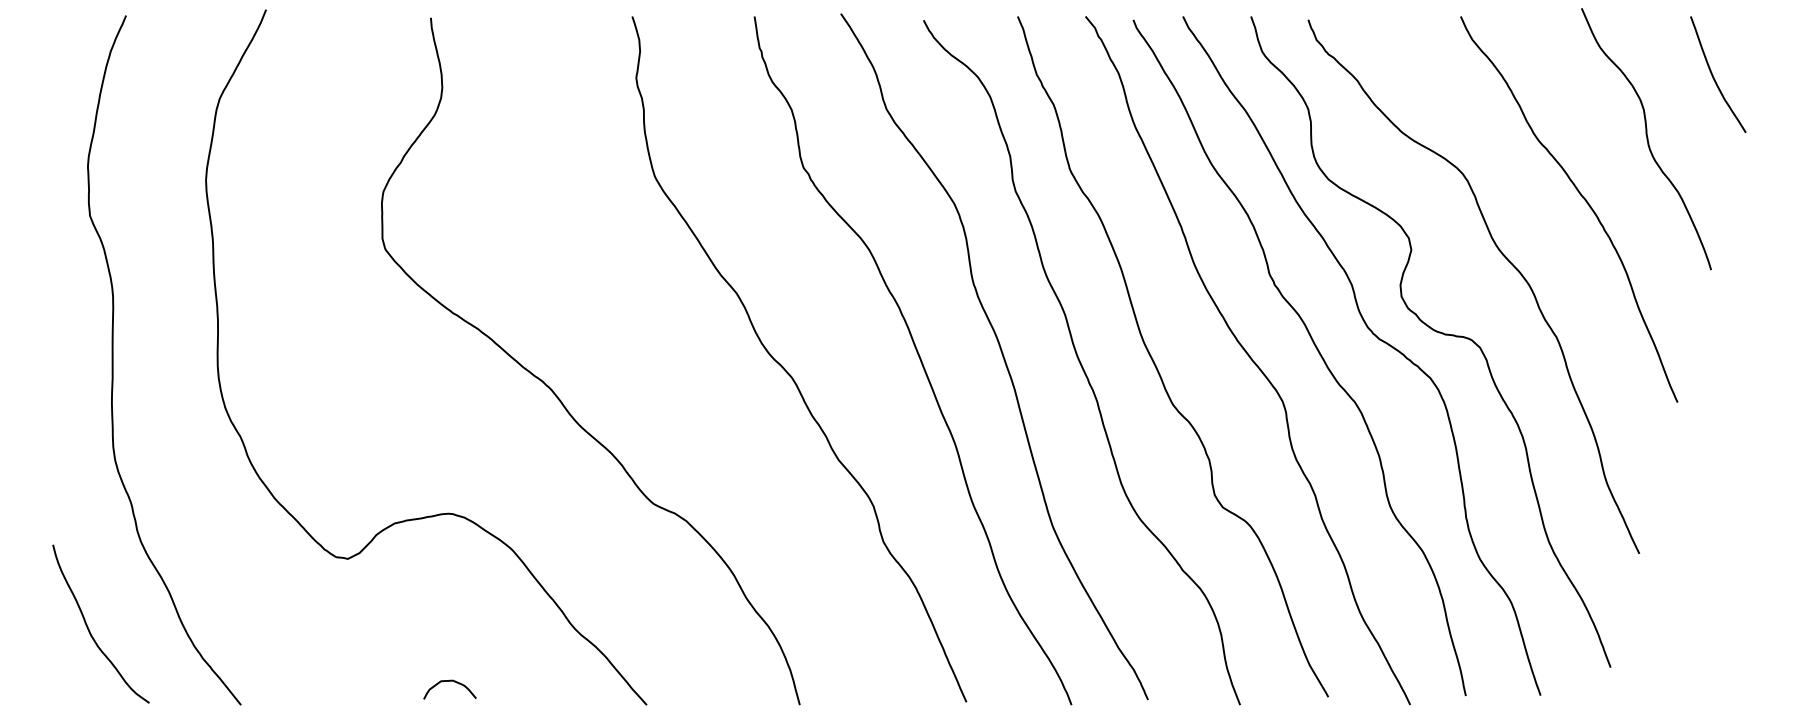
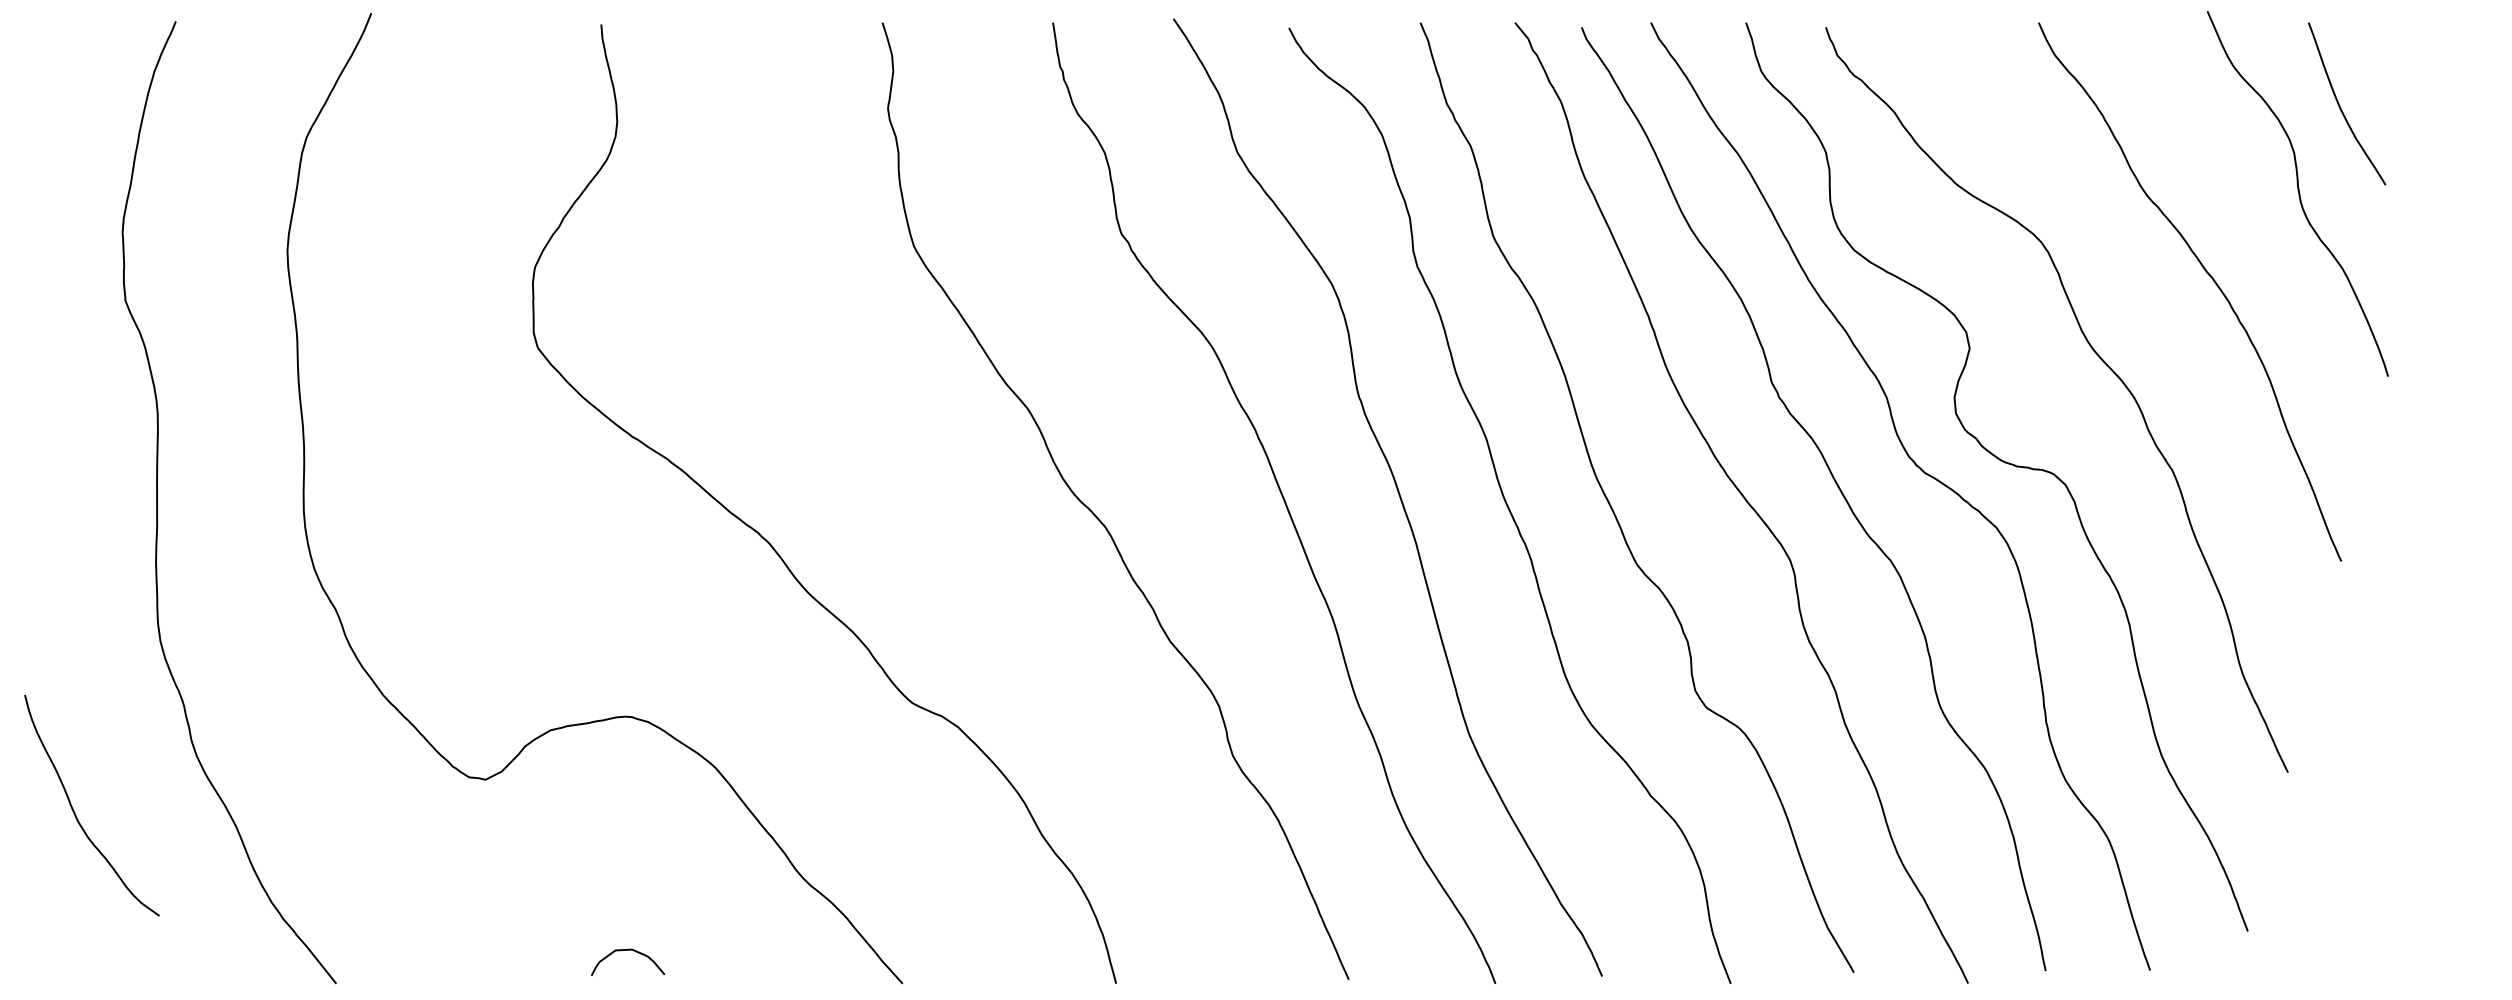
curve: (1713, 75) -> (2340, 105), moved
curve: (89, 628) -> (75, 812), moved

